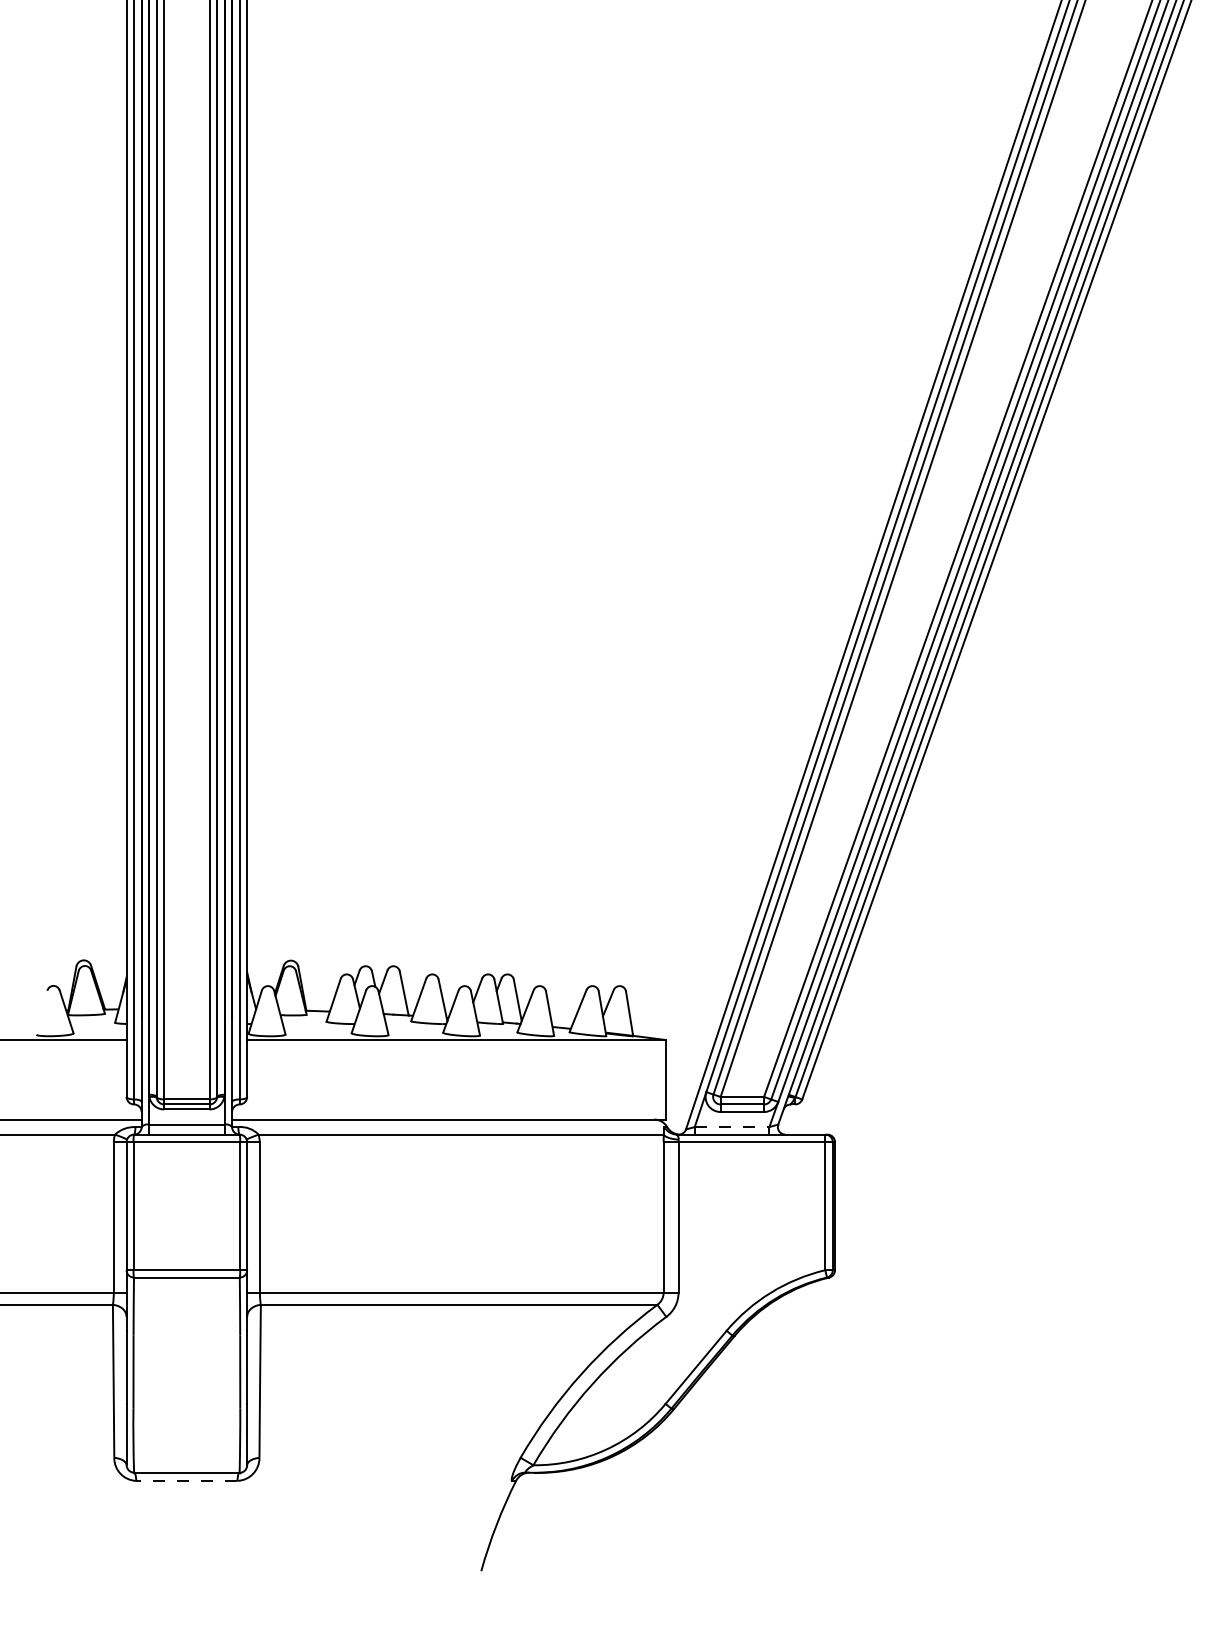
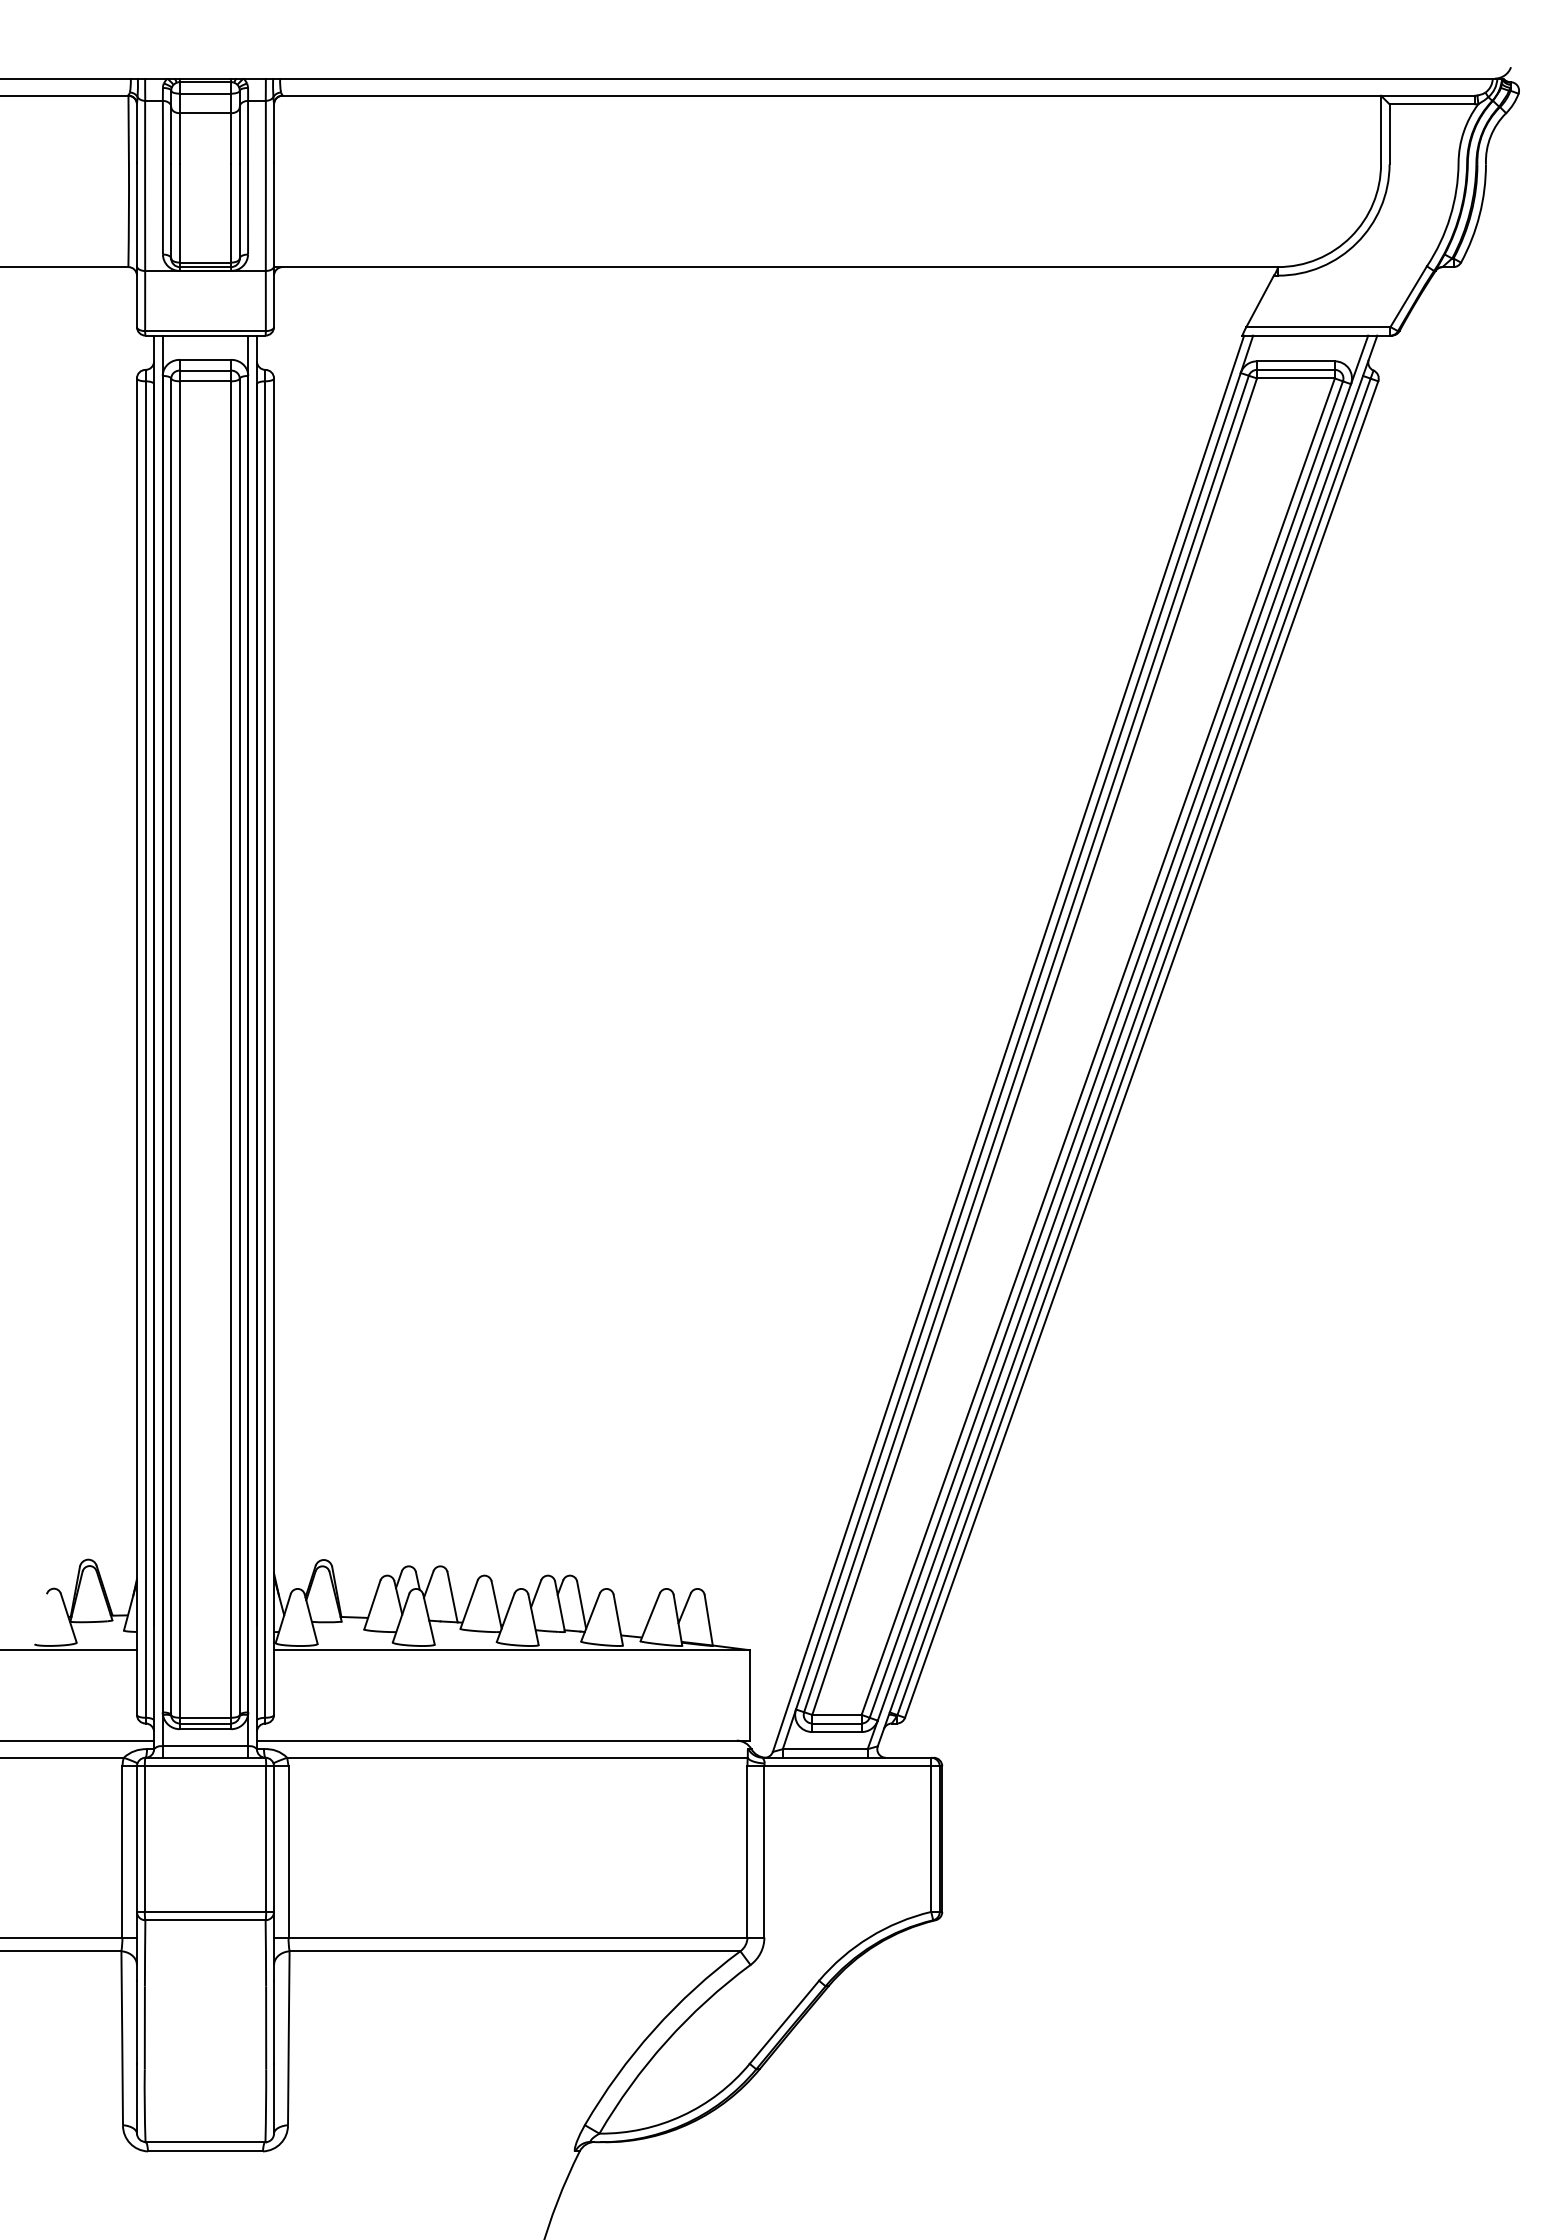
line: (732, 1127) -> (825, 1749), dashed -> solid
line: (186, 1480) -> (205, 2151), dashed -> solid

